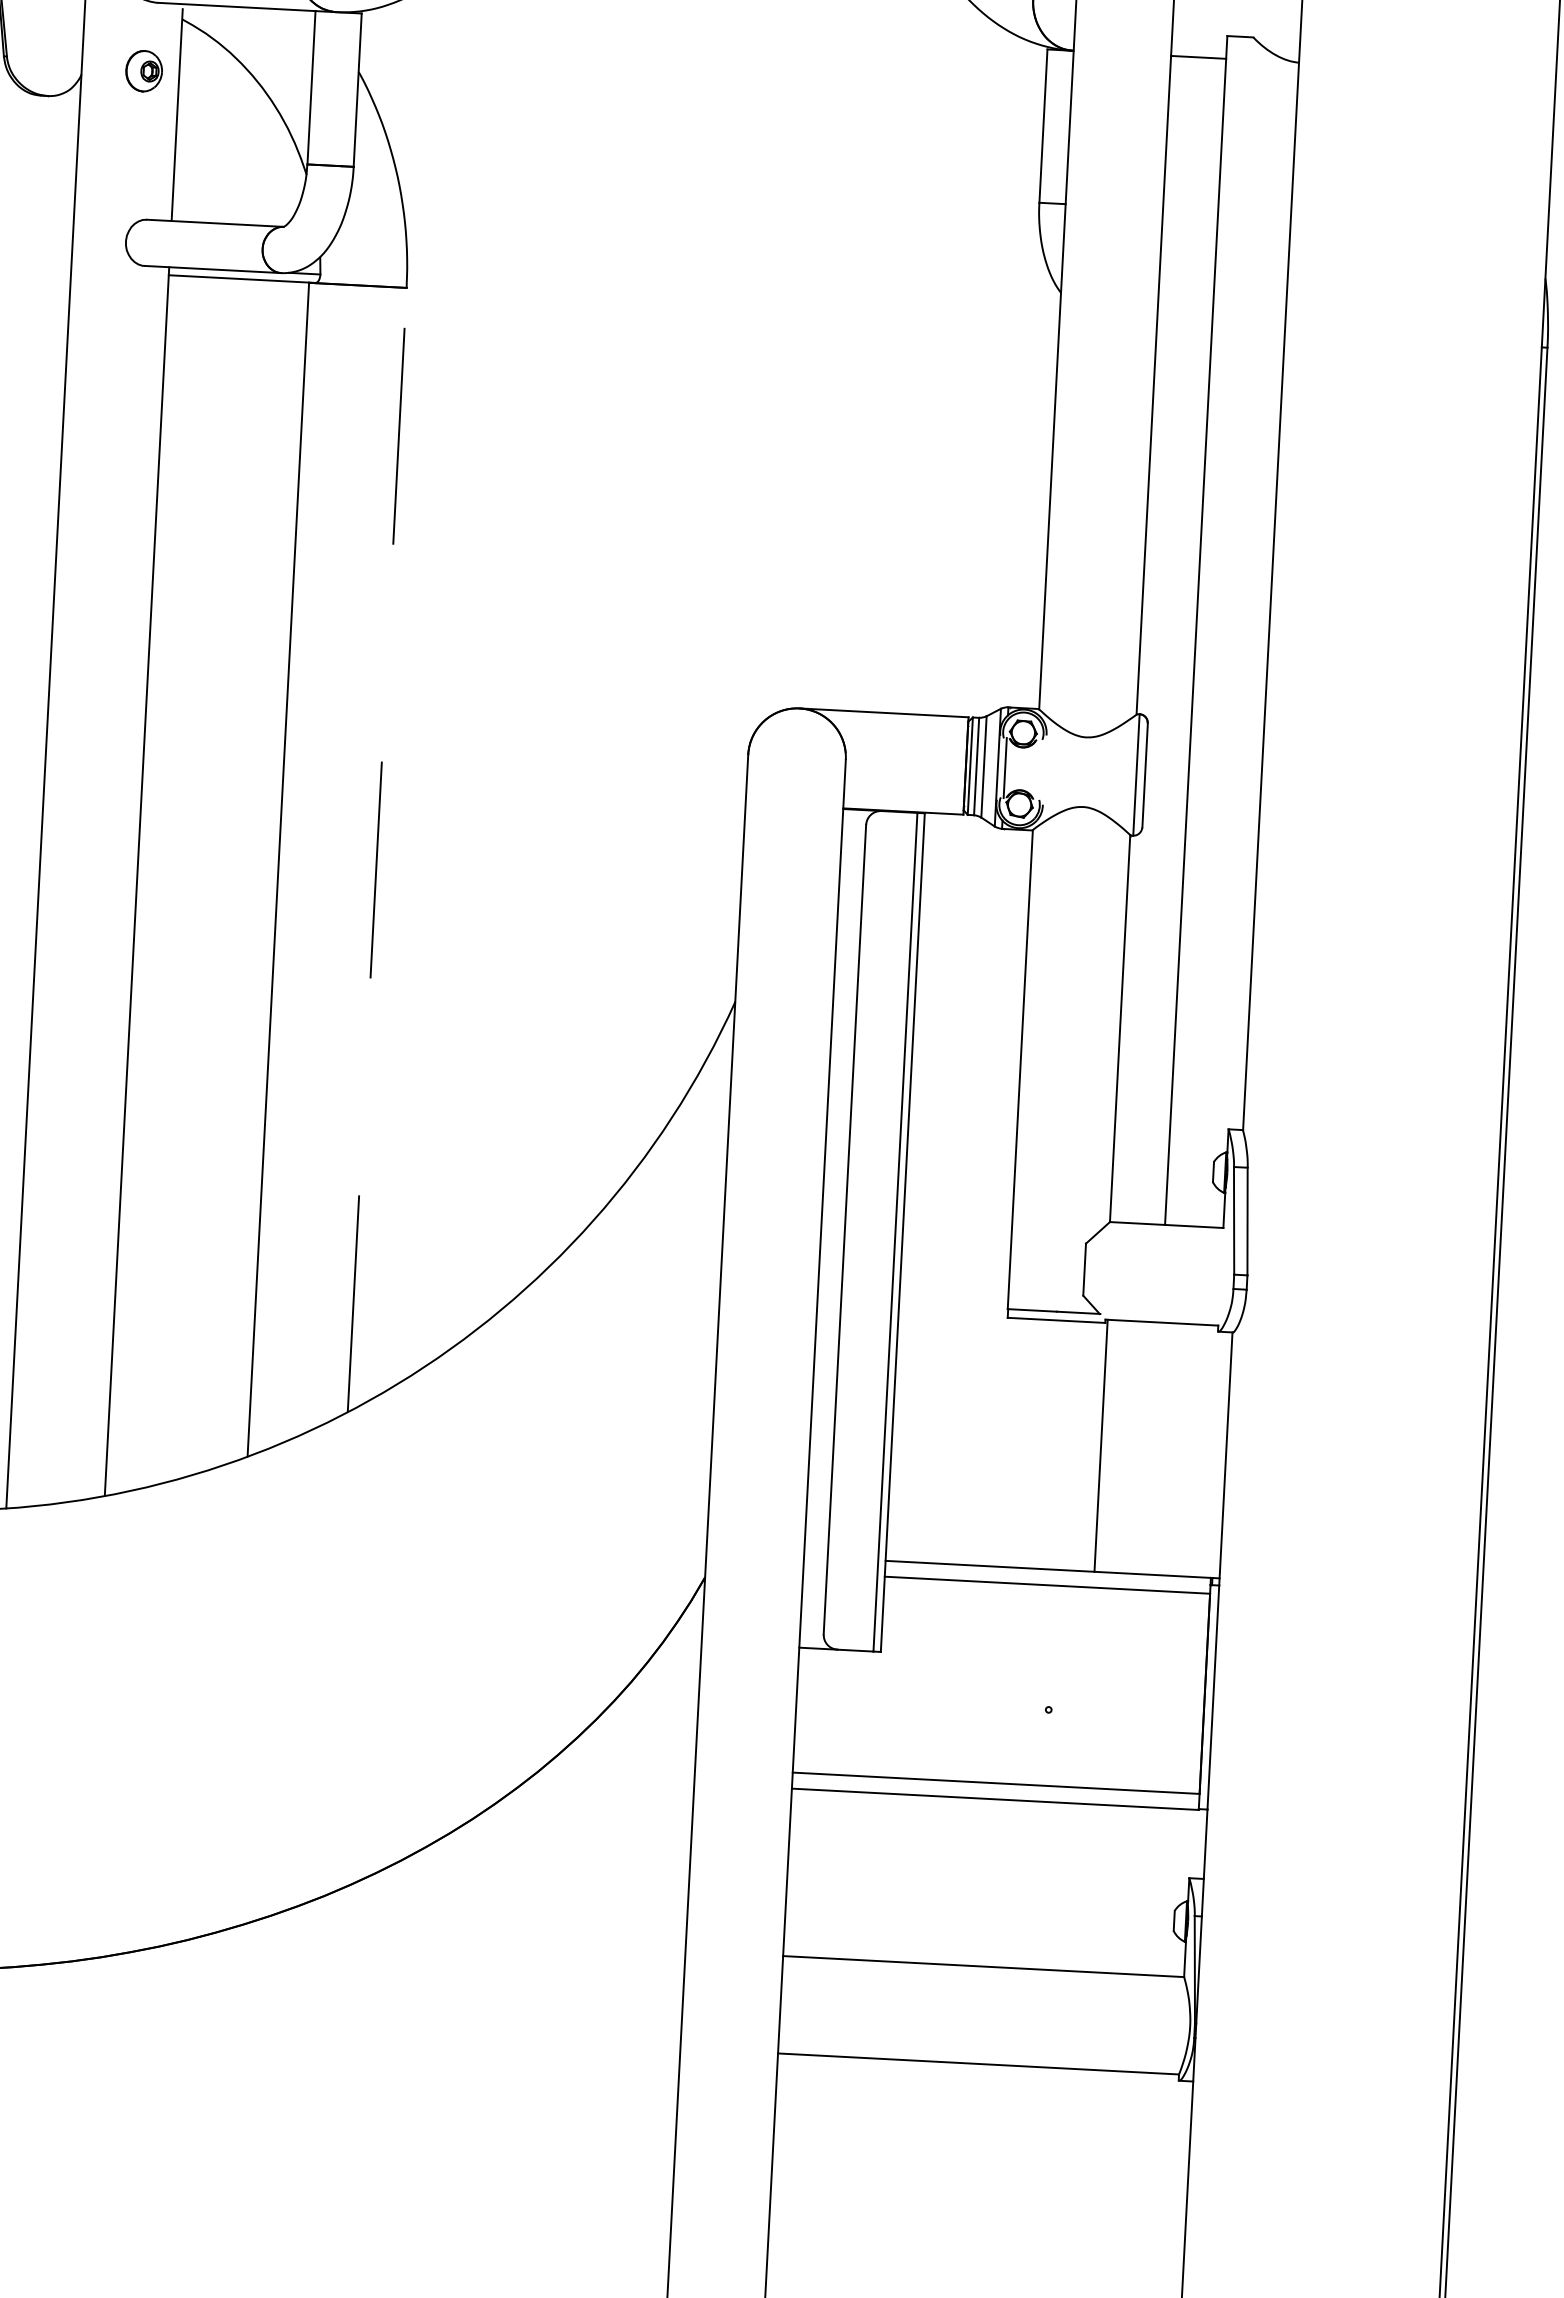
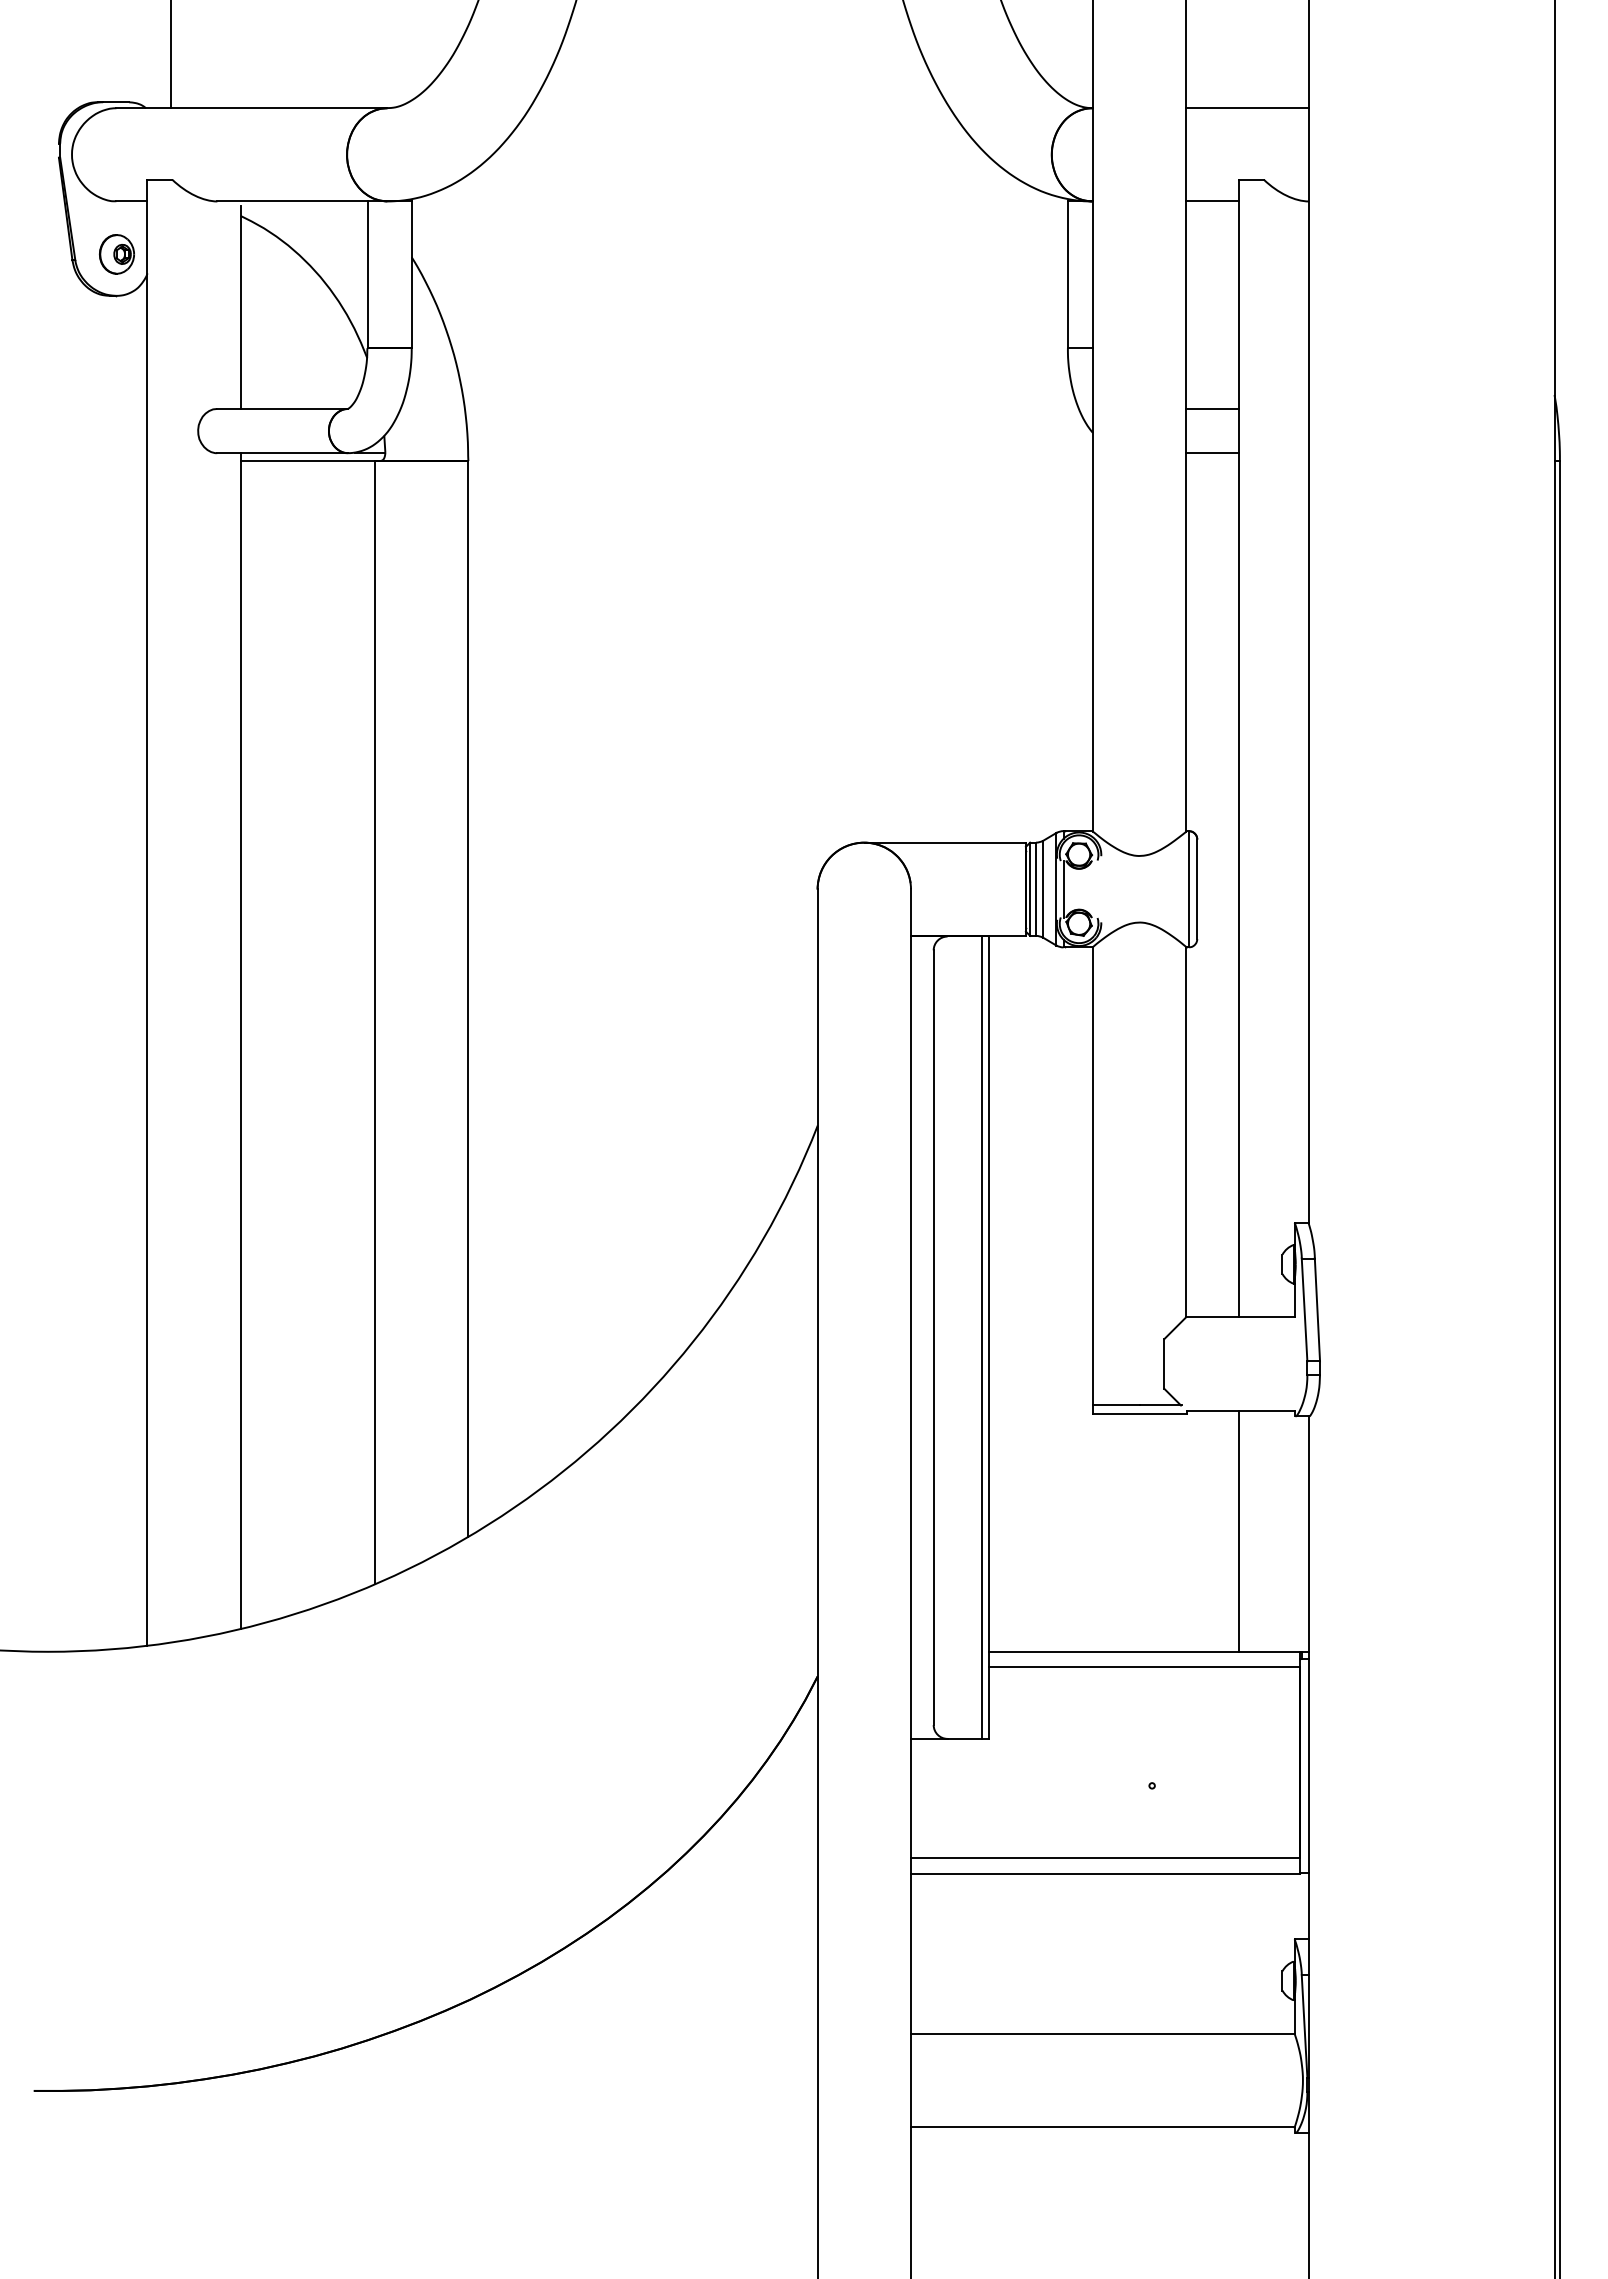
part: (143, 71) -> (116, 254), moved
line: (1187, 273) -> (1212, 408), added
line: (1184, 320) -> (1212, 453), added
line: (377, 849) -> (468, 998), dashed -> solid
line: (1100, 1445) -> (1238, 1530), moved

